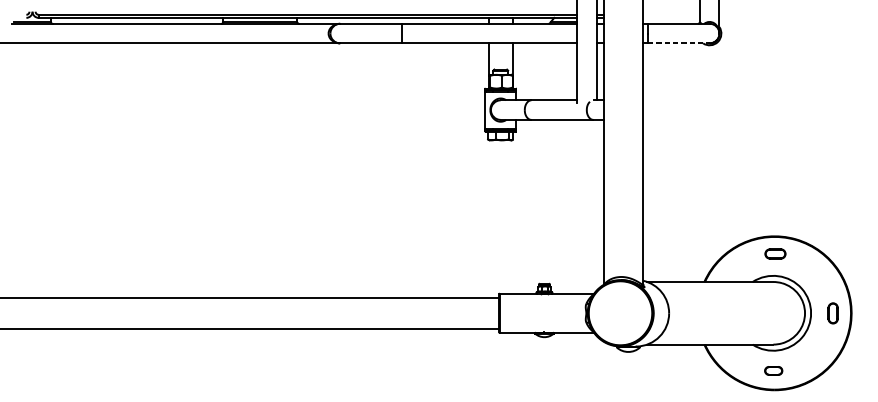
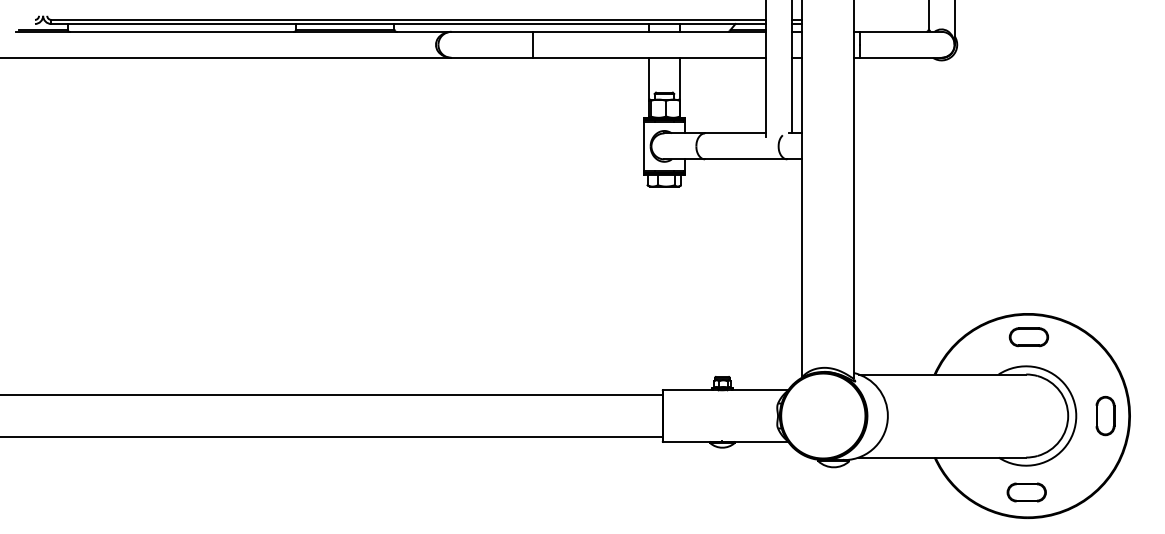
line: (678, 43) -> (900, 57), dashed -> solid
part: (775, 254) -> (1028, 337), size x1.43
part: (833, 313) -> (1105, 416), size x1.43
part: (773, 370) -> (1026, 492), size x1.67

